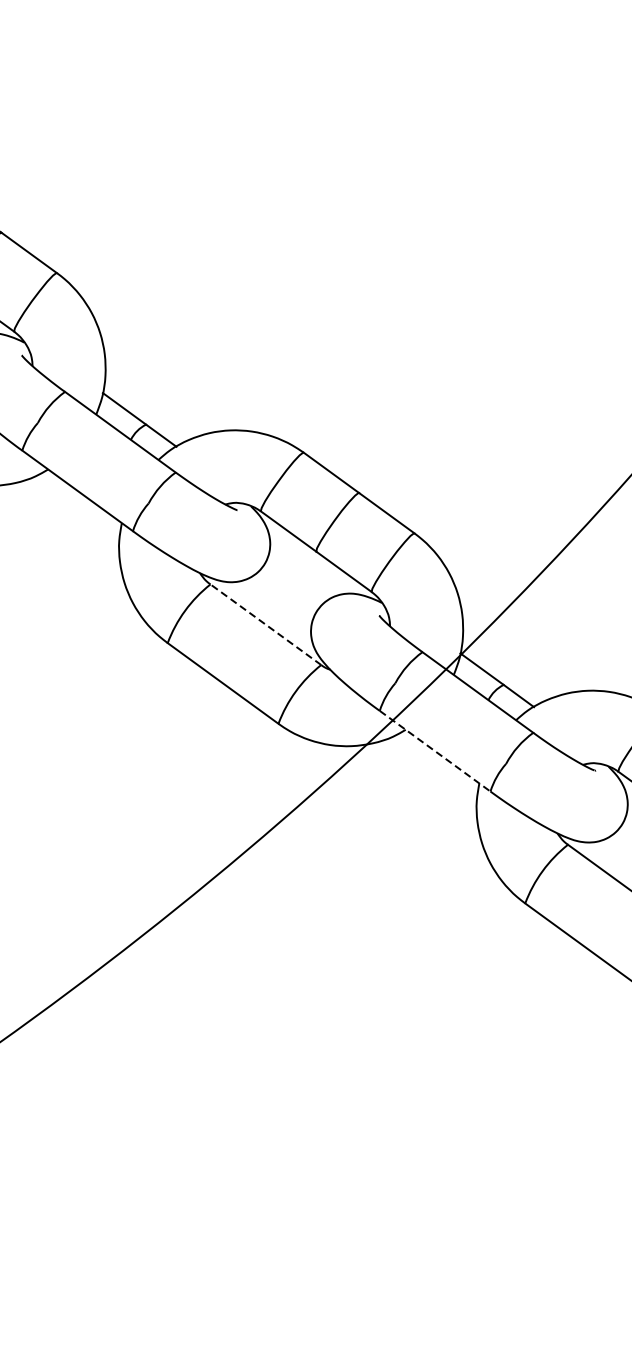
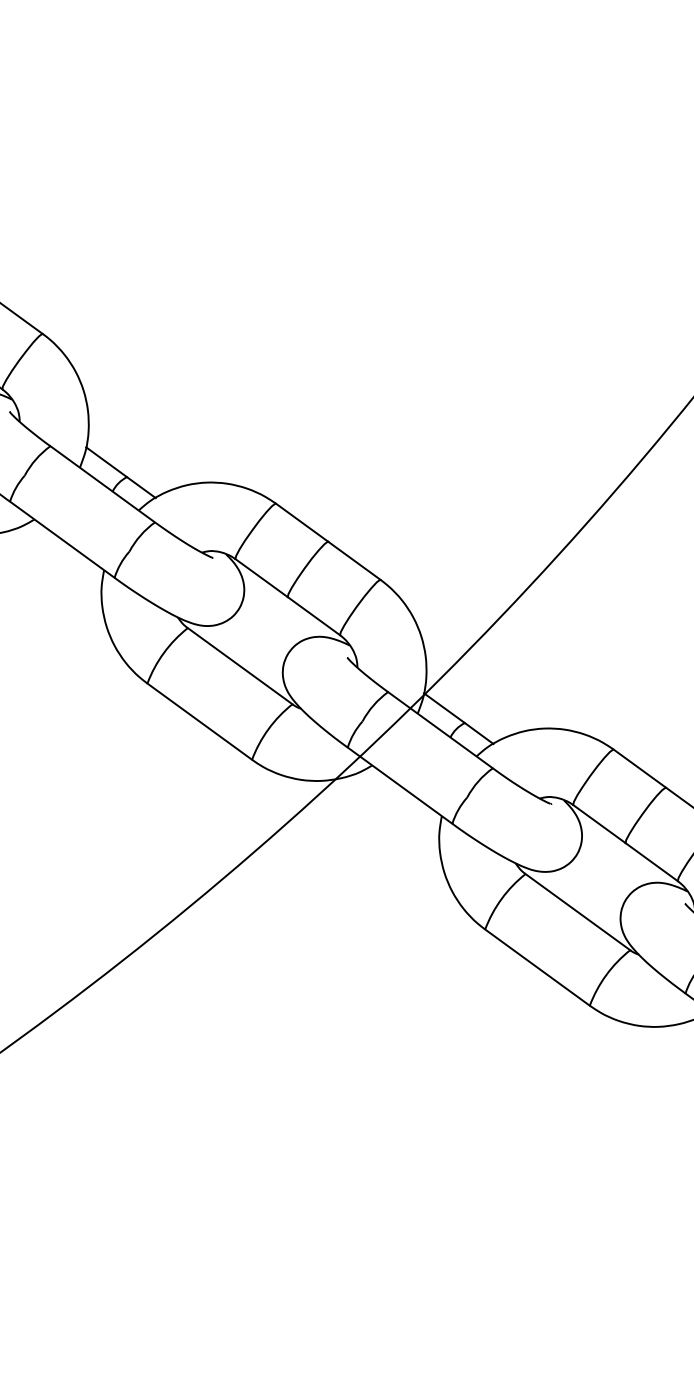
line: (266, 625) -> (240, 666), dashed -> solid
line: (435, 751) -> (400, 785), dashed -> solid

